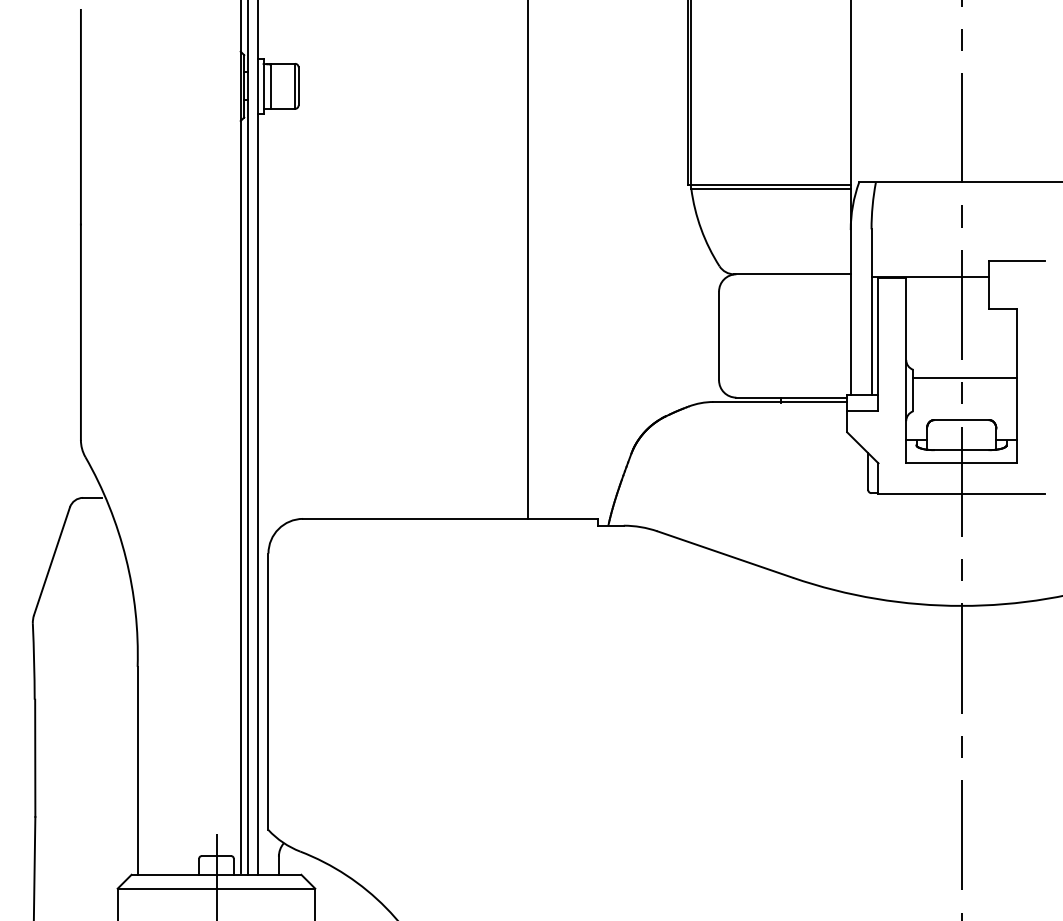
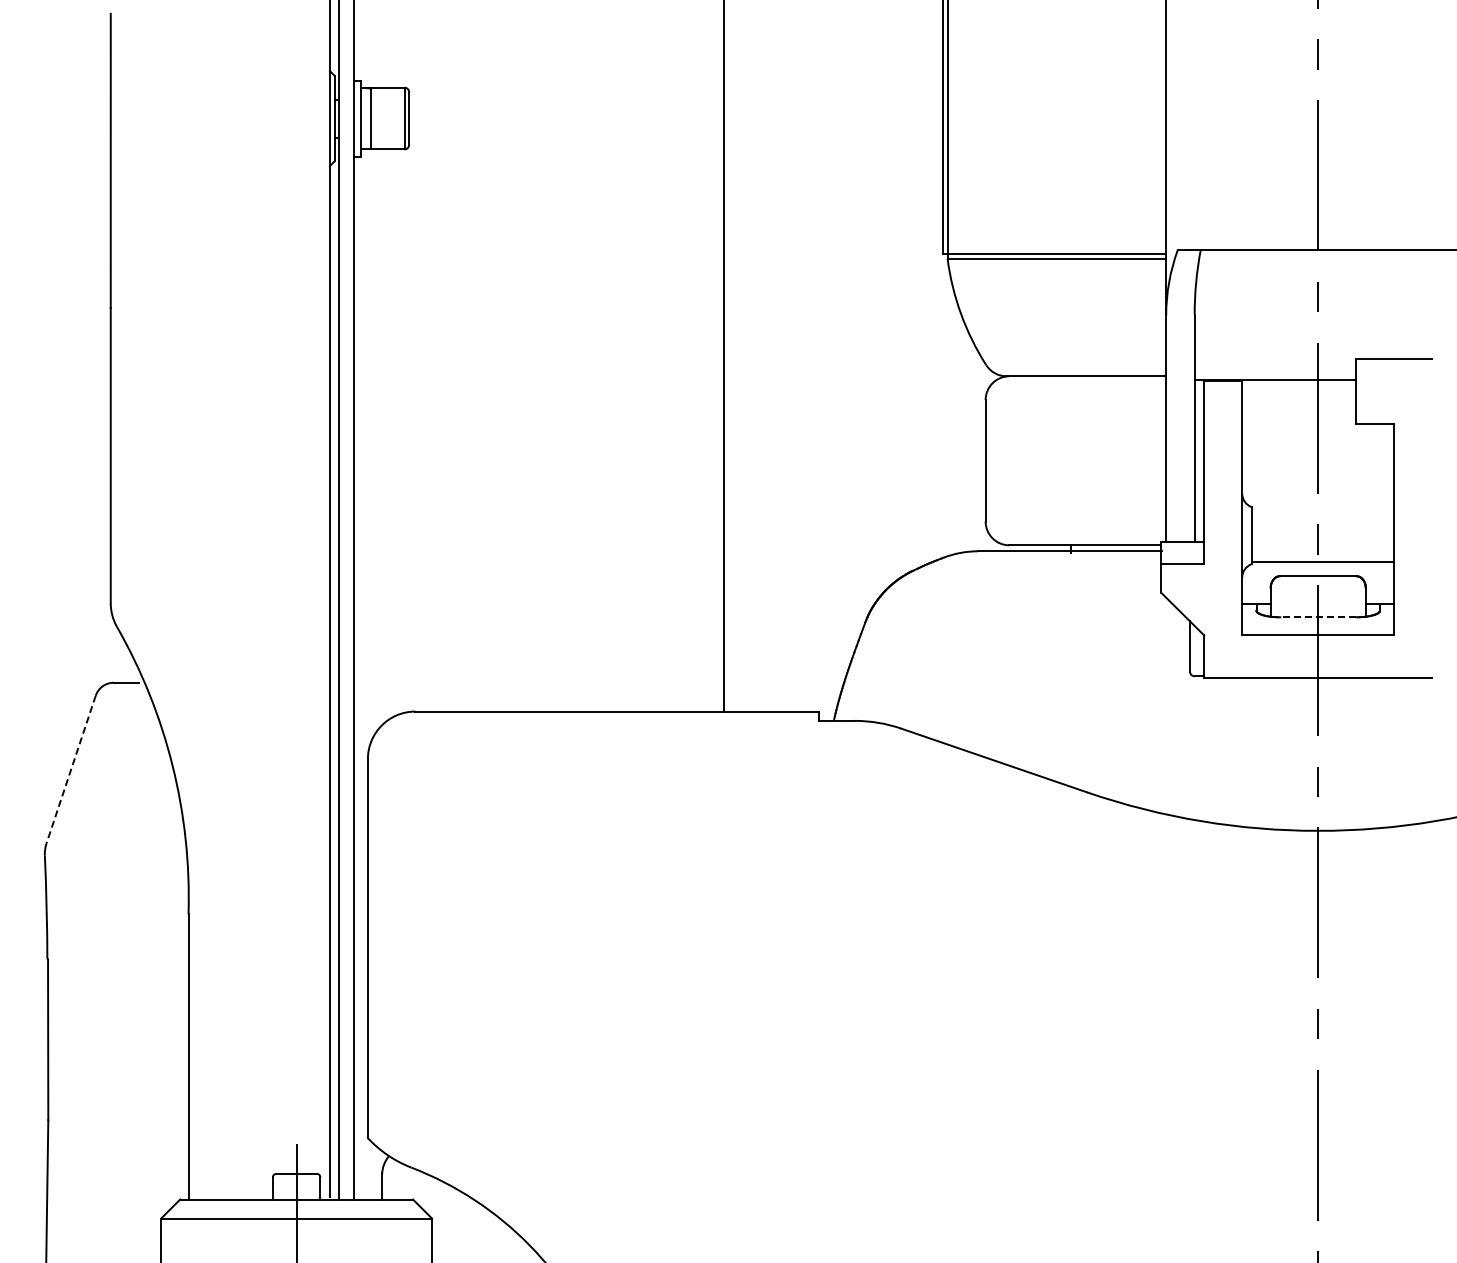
line: (964, 378) -> (1322, 562), moved
line: (961, 450) -> (1317, 617), solid -> dashed
line: (52, 561) -> (71, 769), solid -> dashed

